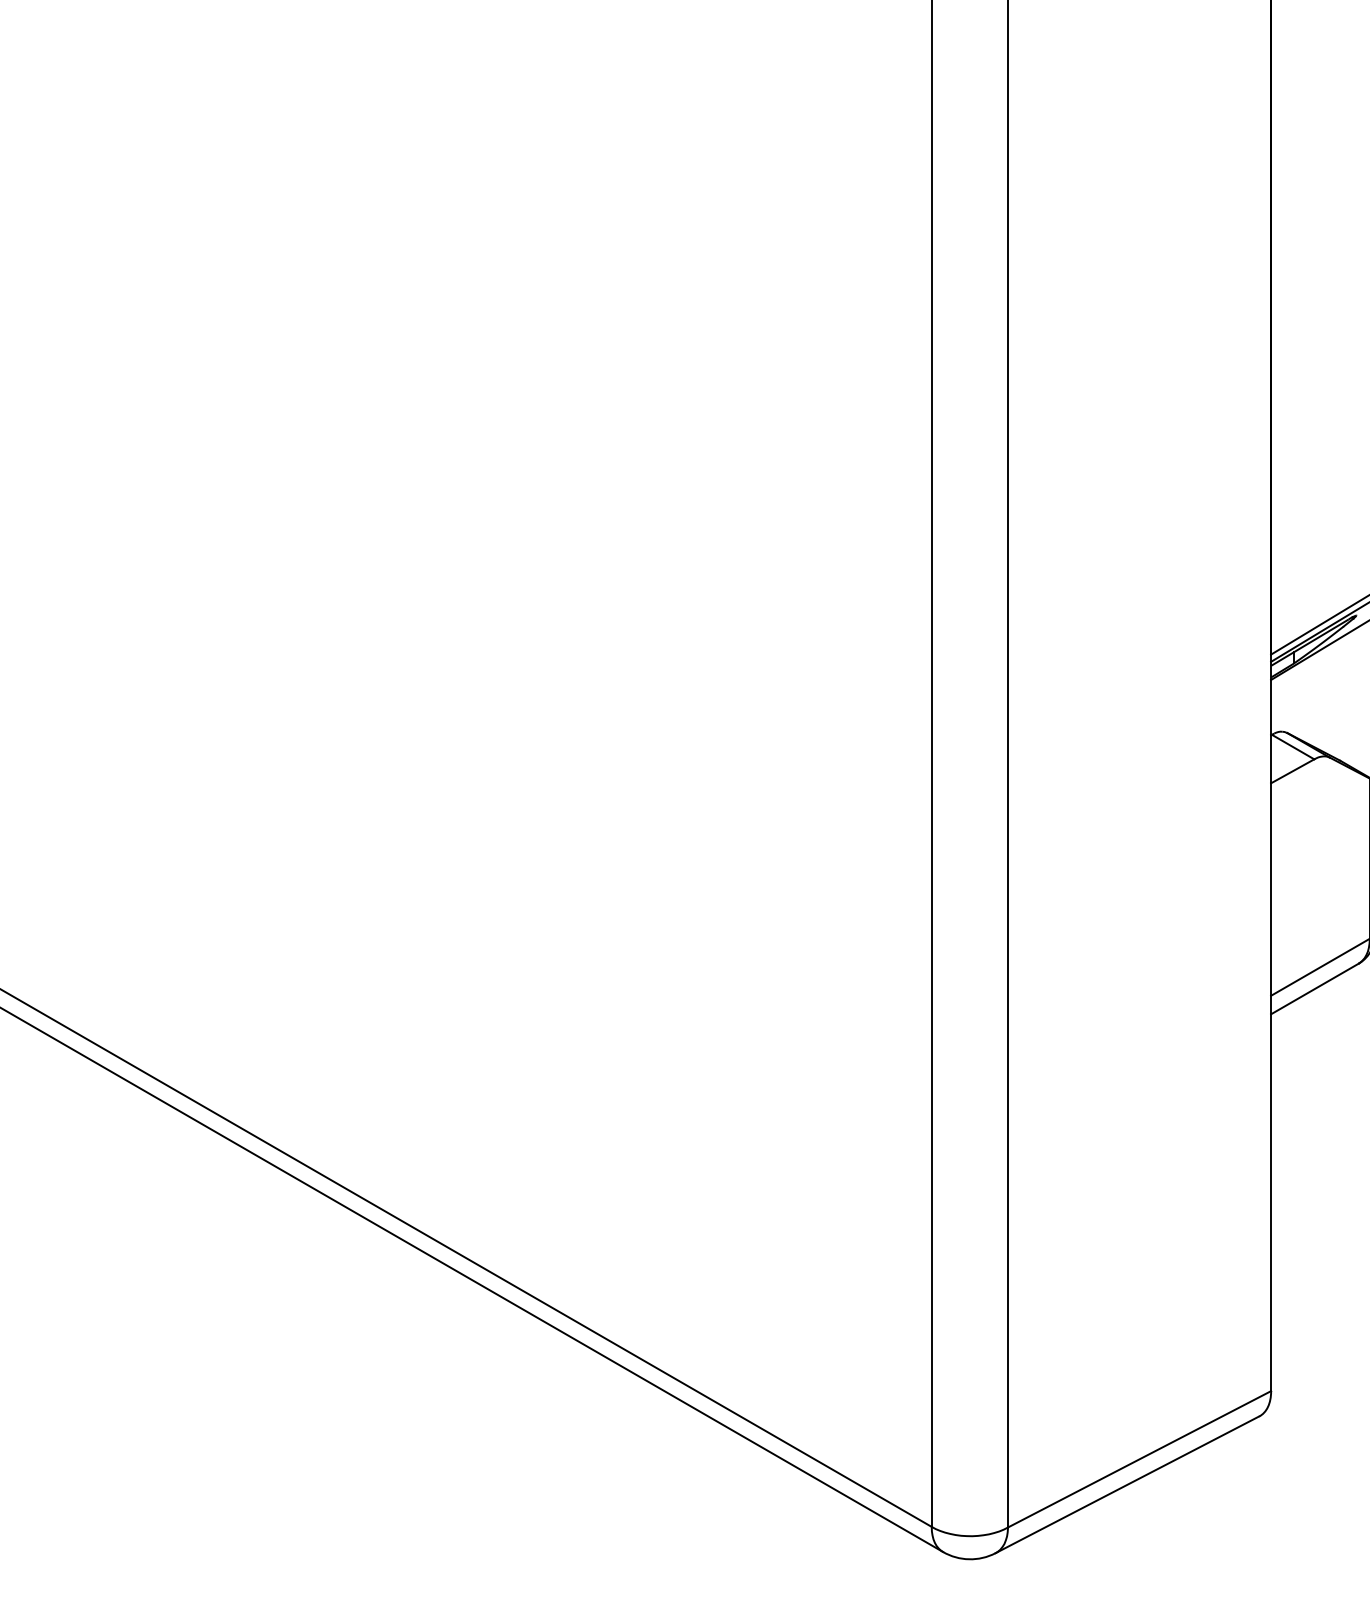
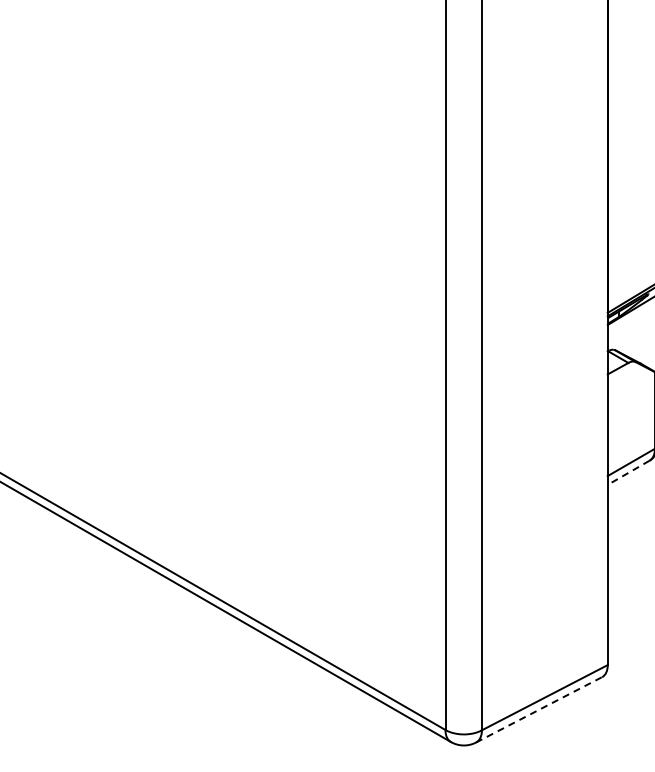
line: (1314, 990) -> (628, 473), solid -> dashed
line: (1128, 1484) -> (539, 709), solid -> dashed

